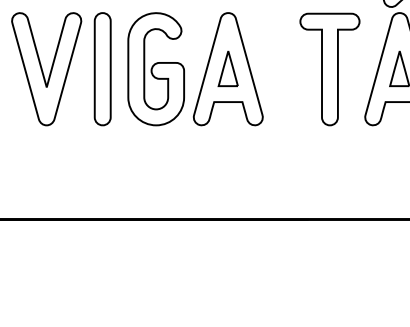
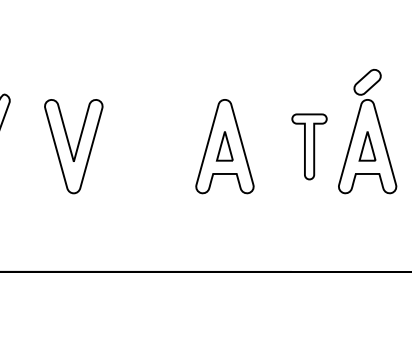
part: (101, 69) -> (119, 146), removed
part: (155, 69) -> (164, 146), removed
part: (329, 69) -> (309, 146), size x0.7

